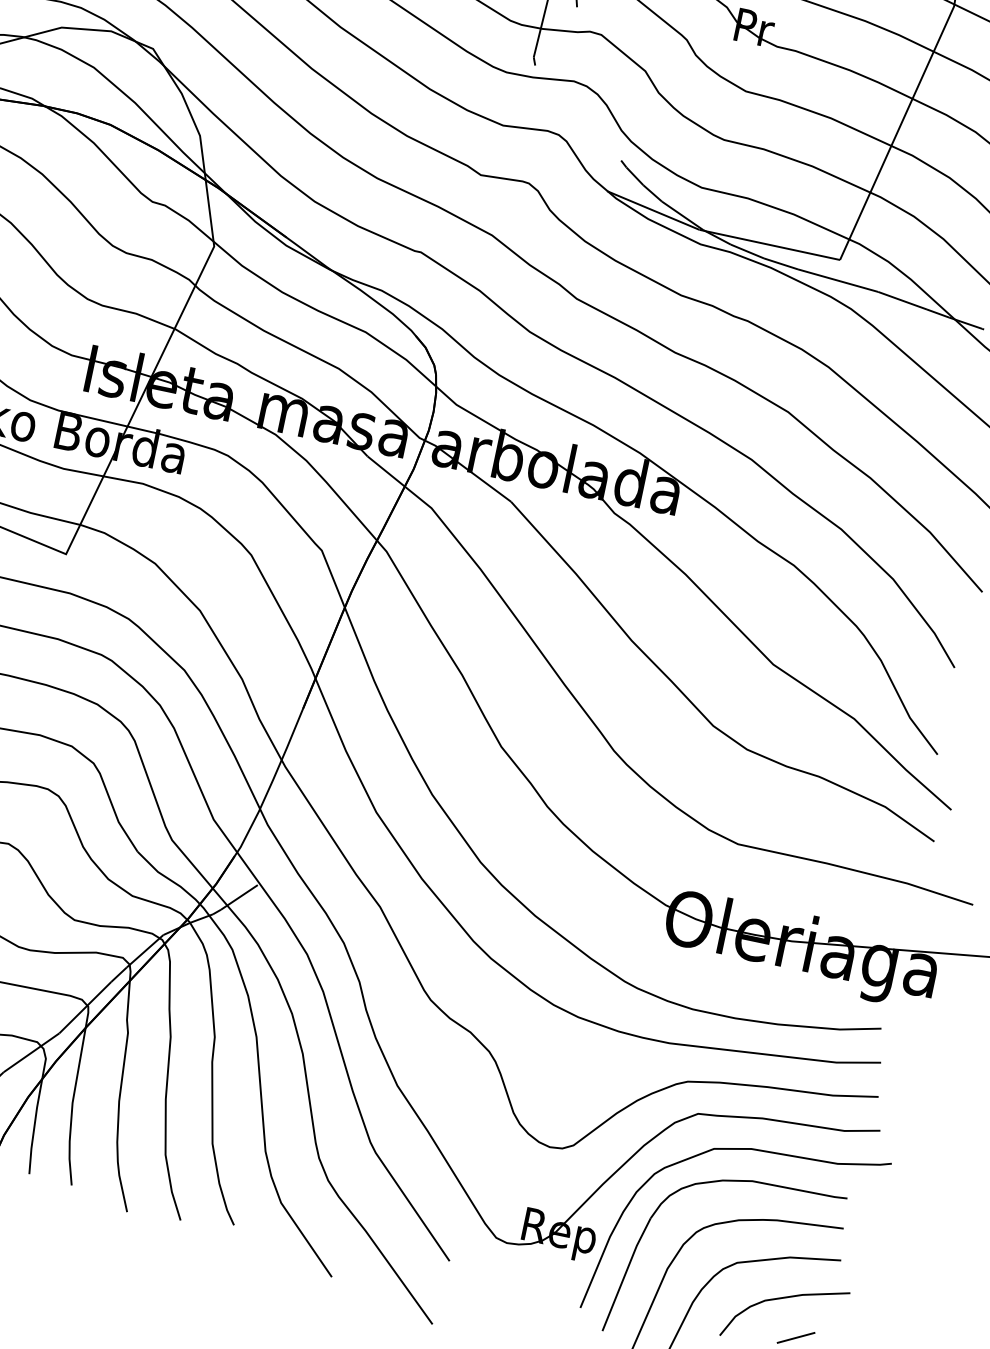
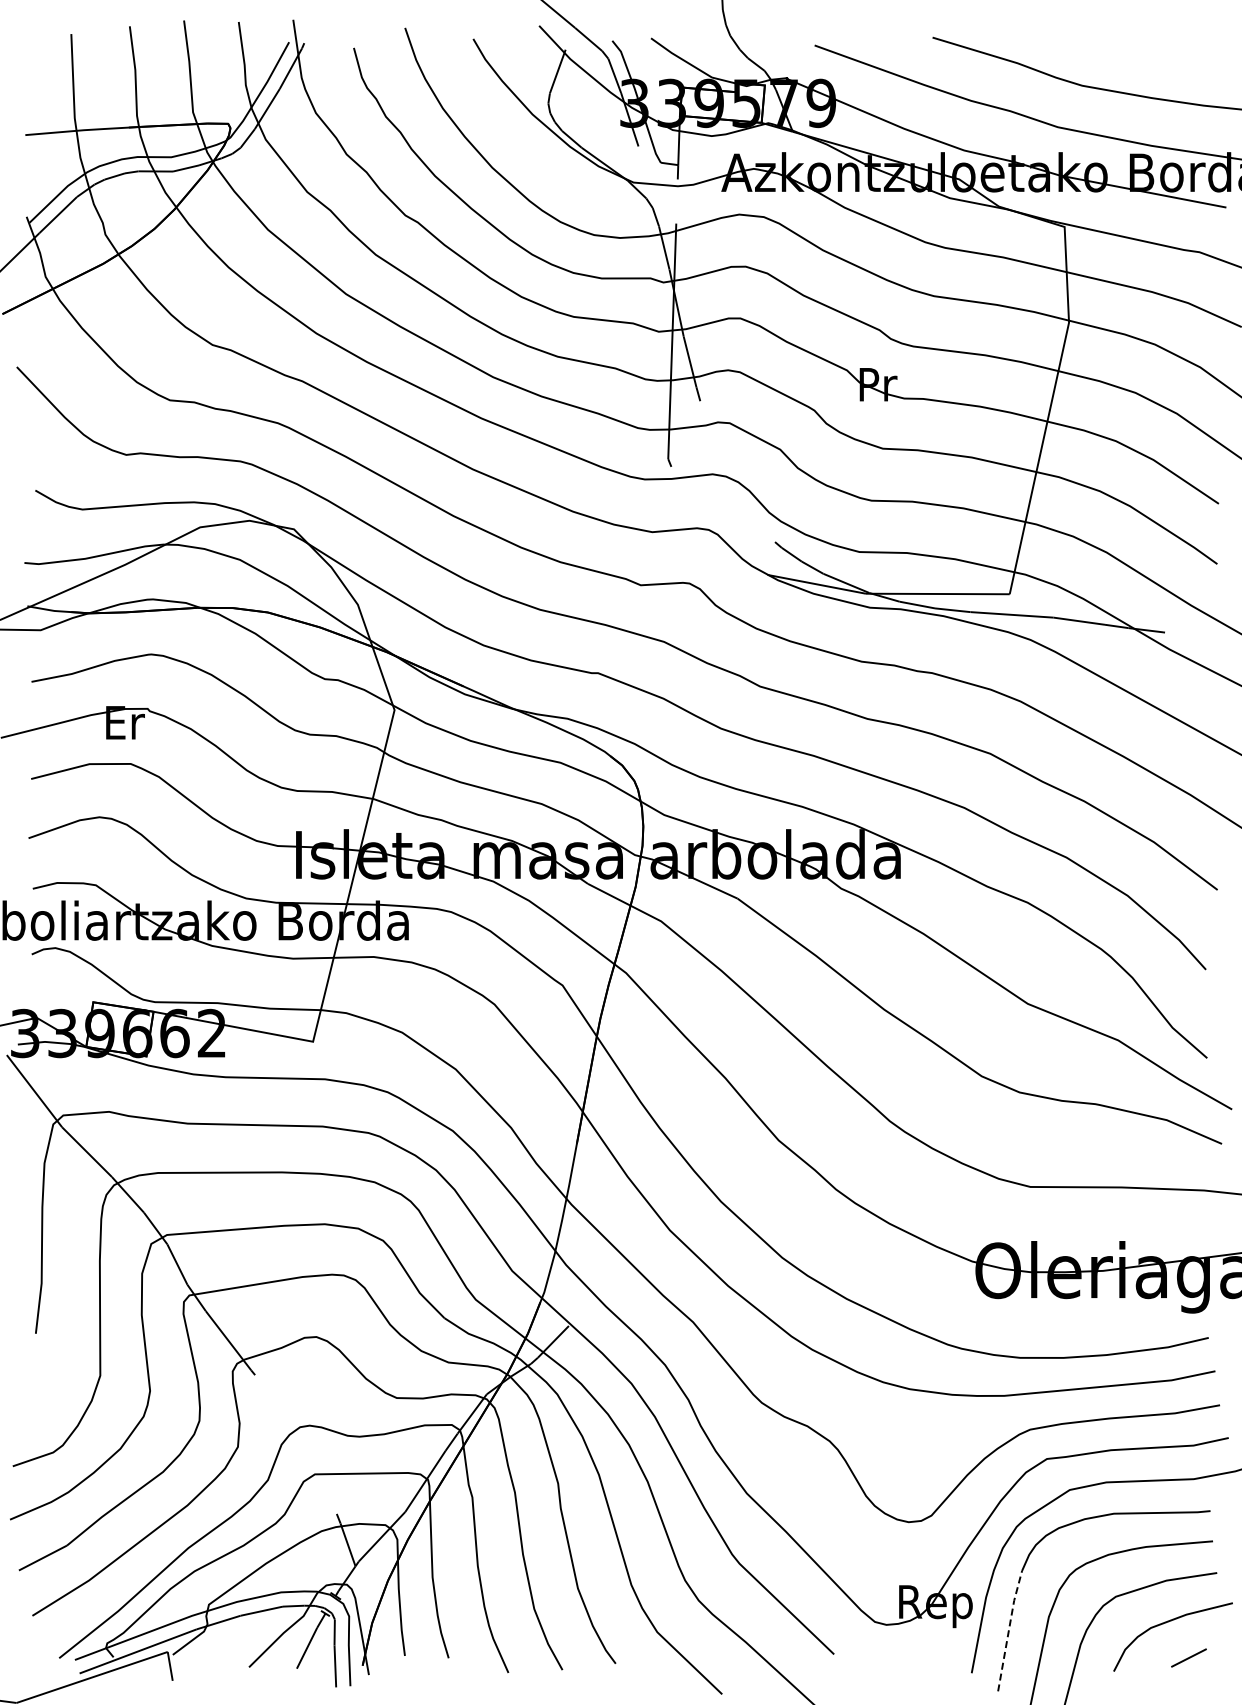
line: (625, 1272) -> (1008, 1629), solid -> dashed

